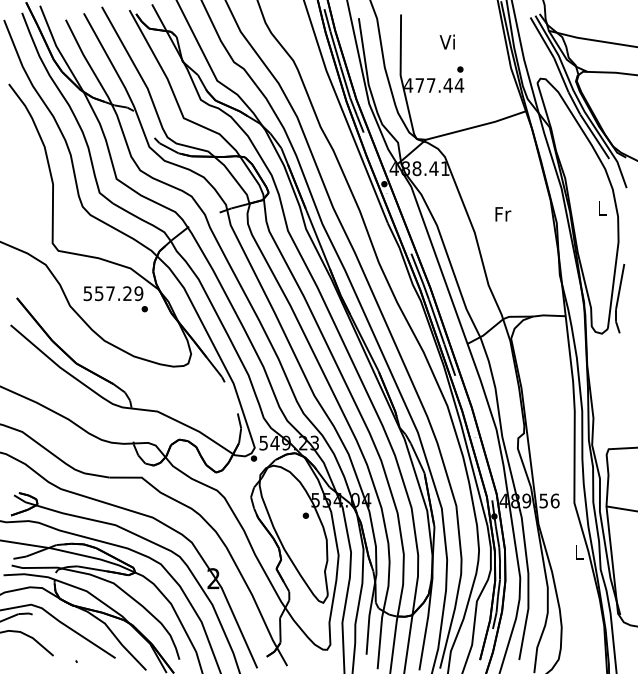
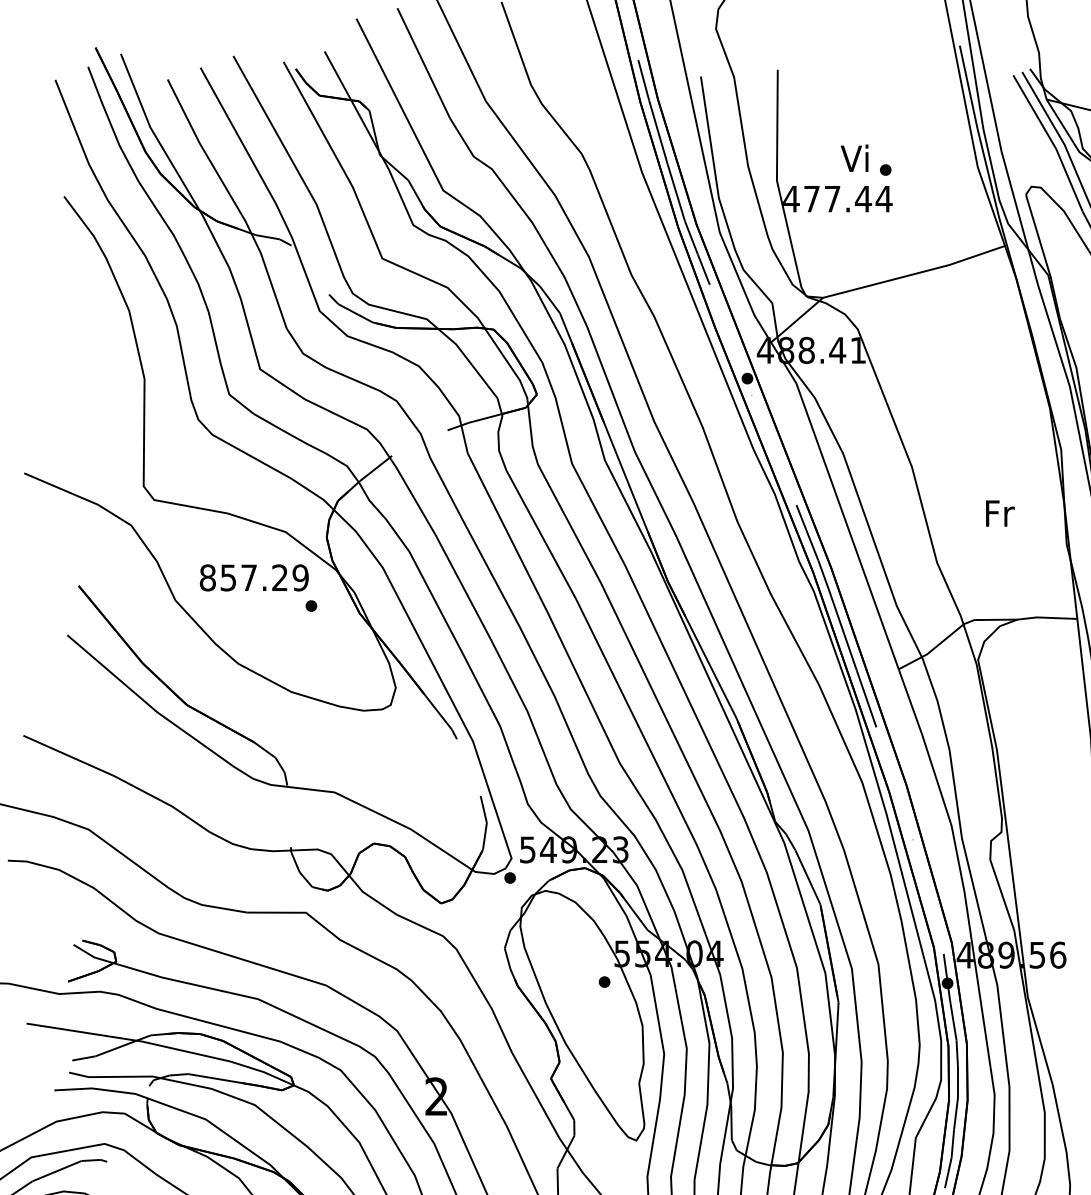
text: (446, 41) -> (853, 157), moved
text: (503, 214) -> (1000, 513), moved
text: (87, 293) -> (207, 577), 557.29 -> 857.29

